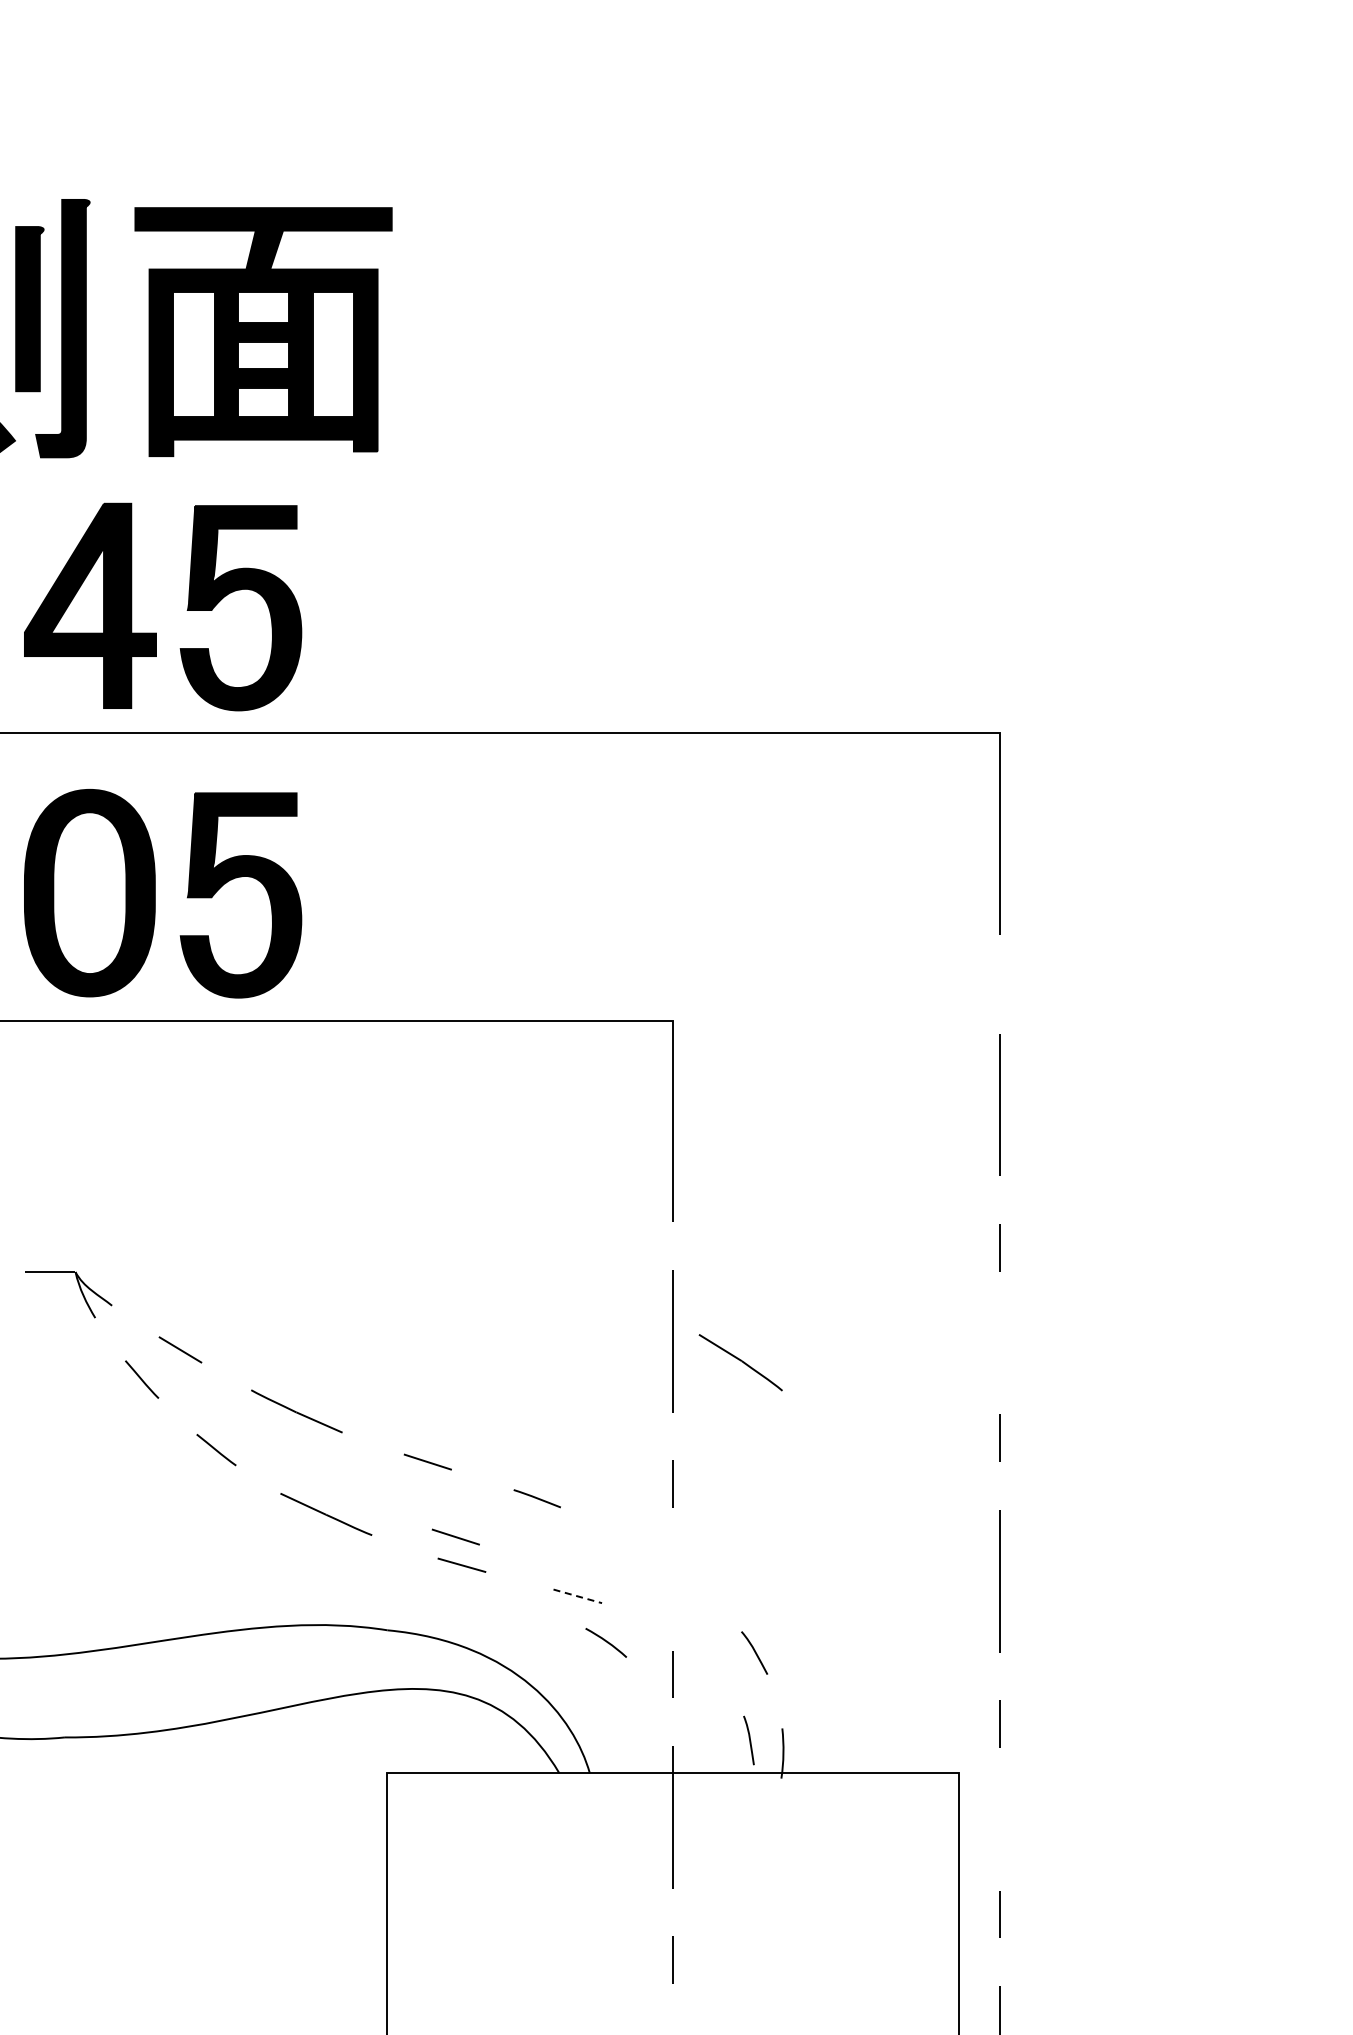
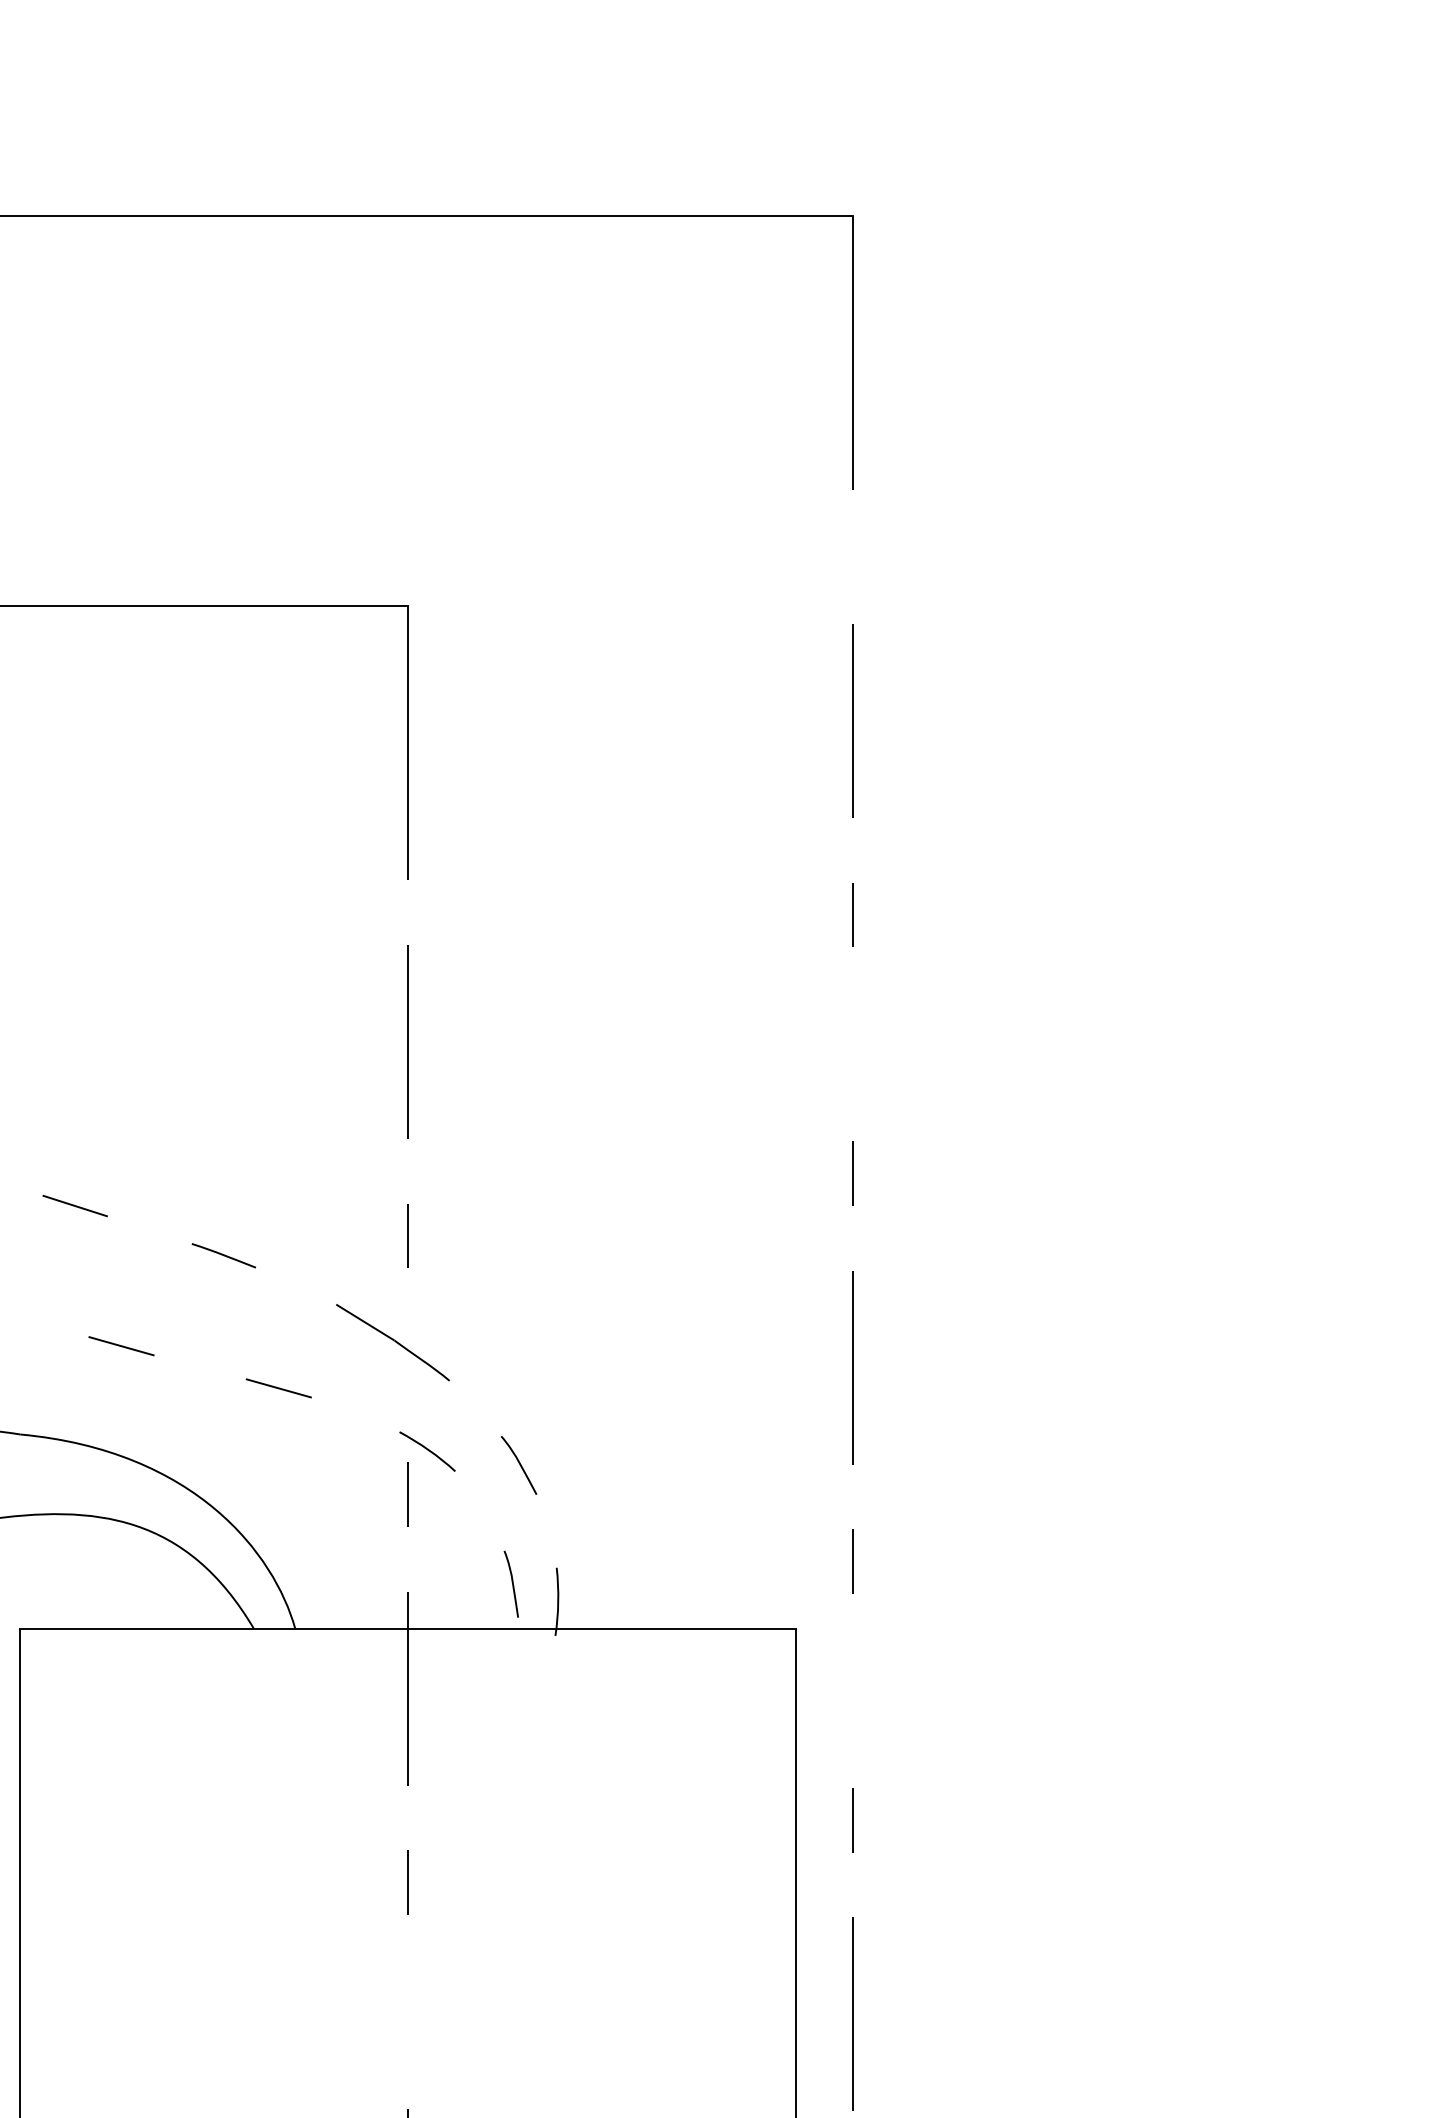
part: (740, 1362) -> (392, 1342), moved
line: (455, 1536) -> (112, 1307), removed
line: (578, 1596) -> (279, 1388), dashed -> solid
curve: (606, 1642) -> (427, 1451), moved

